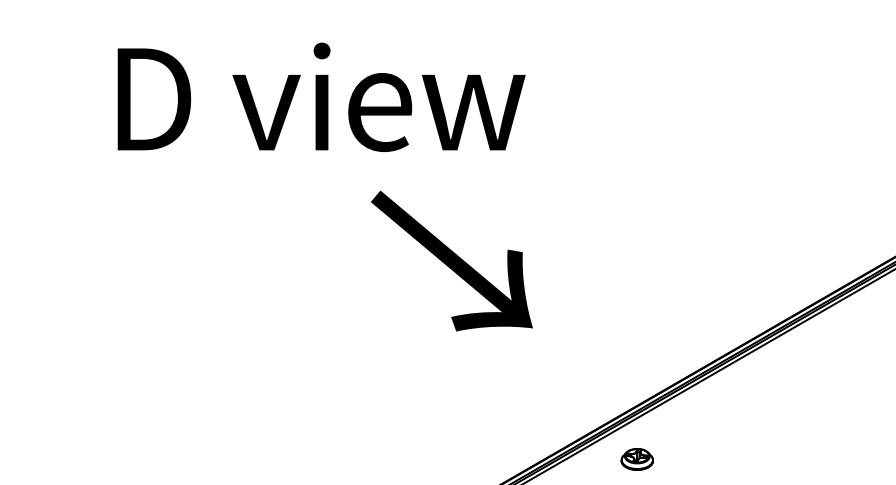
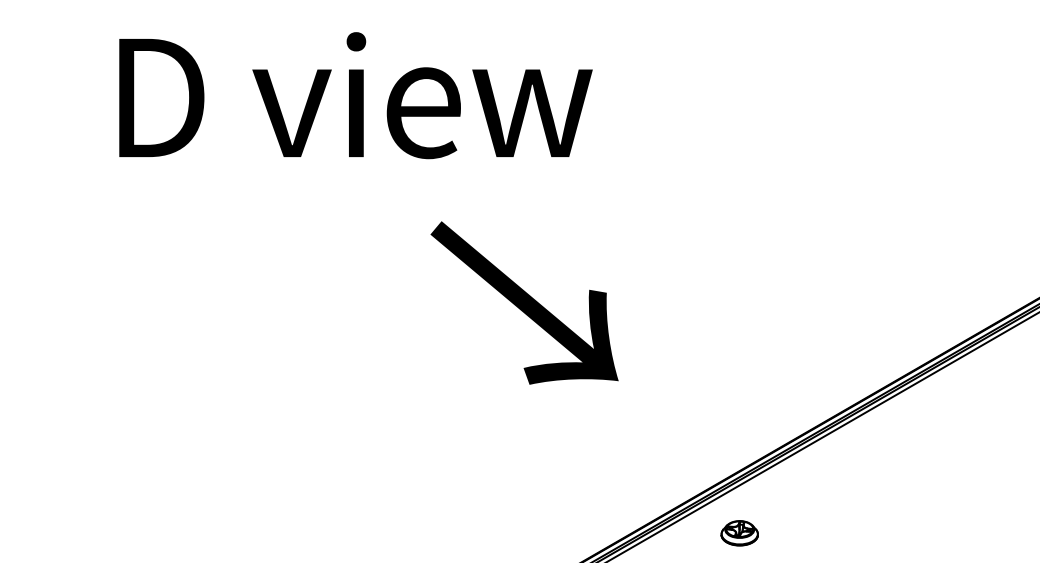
text: (321, 97) -> (355, 95), moved

